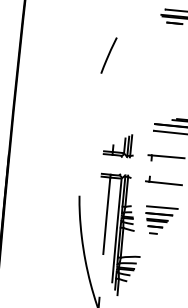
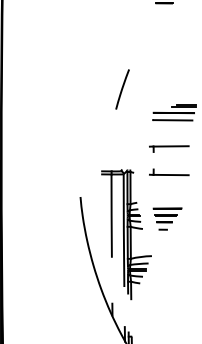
line: (108, 55) -> (122, 89), moved
part: (119, 145) -> (117, 139), removed
line: (161, 207) -> (169, 201), removed

